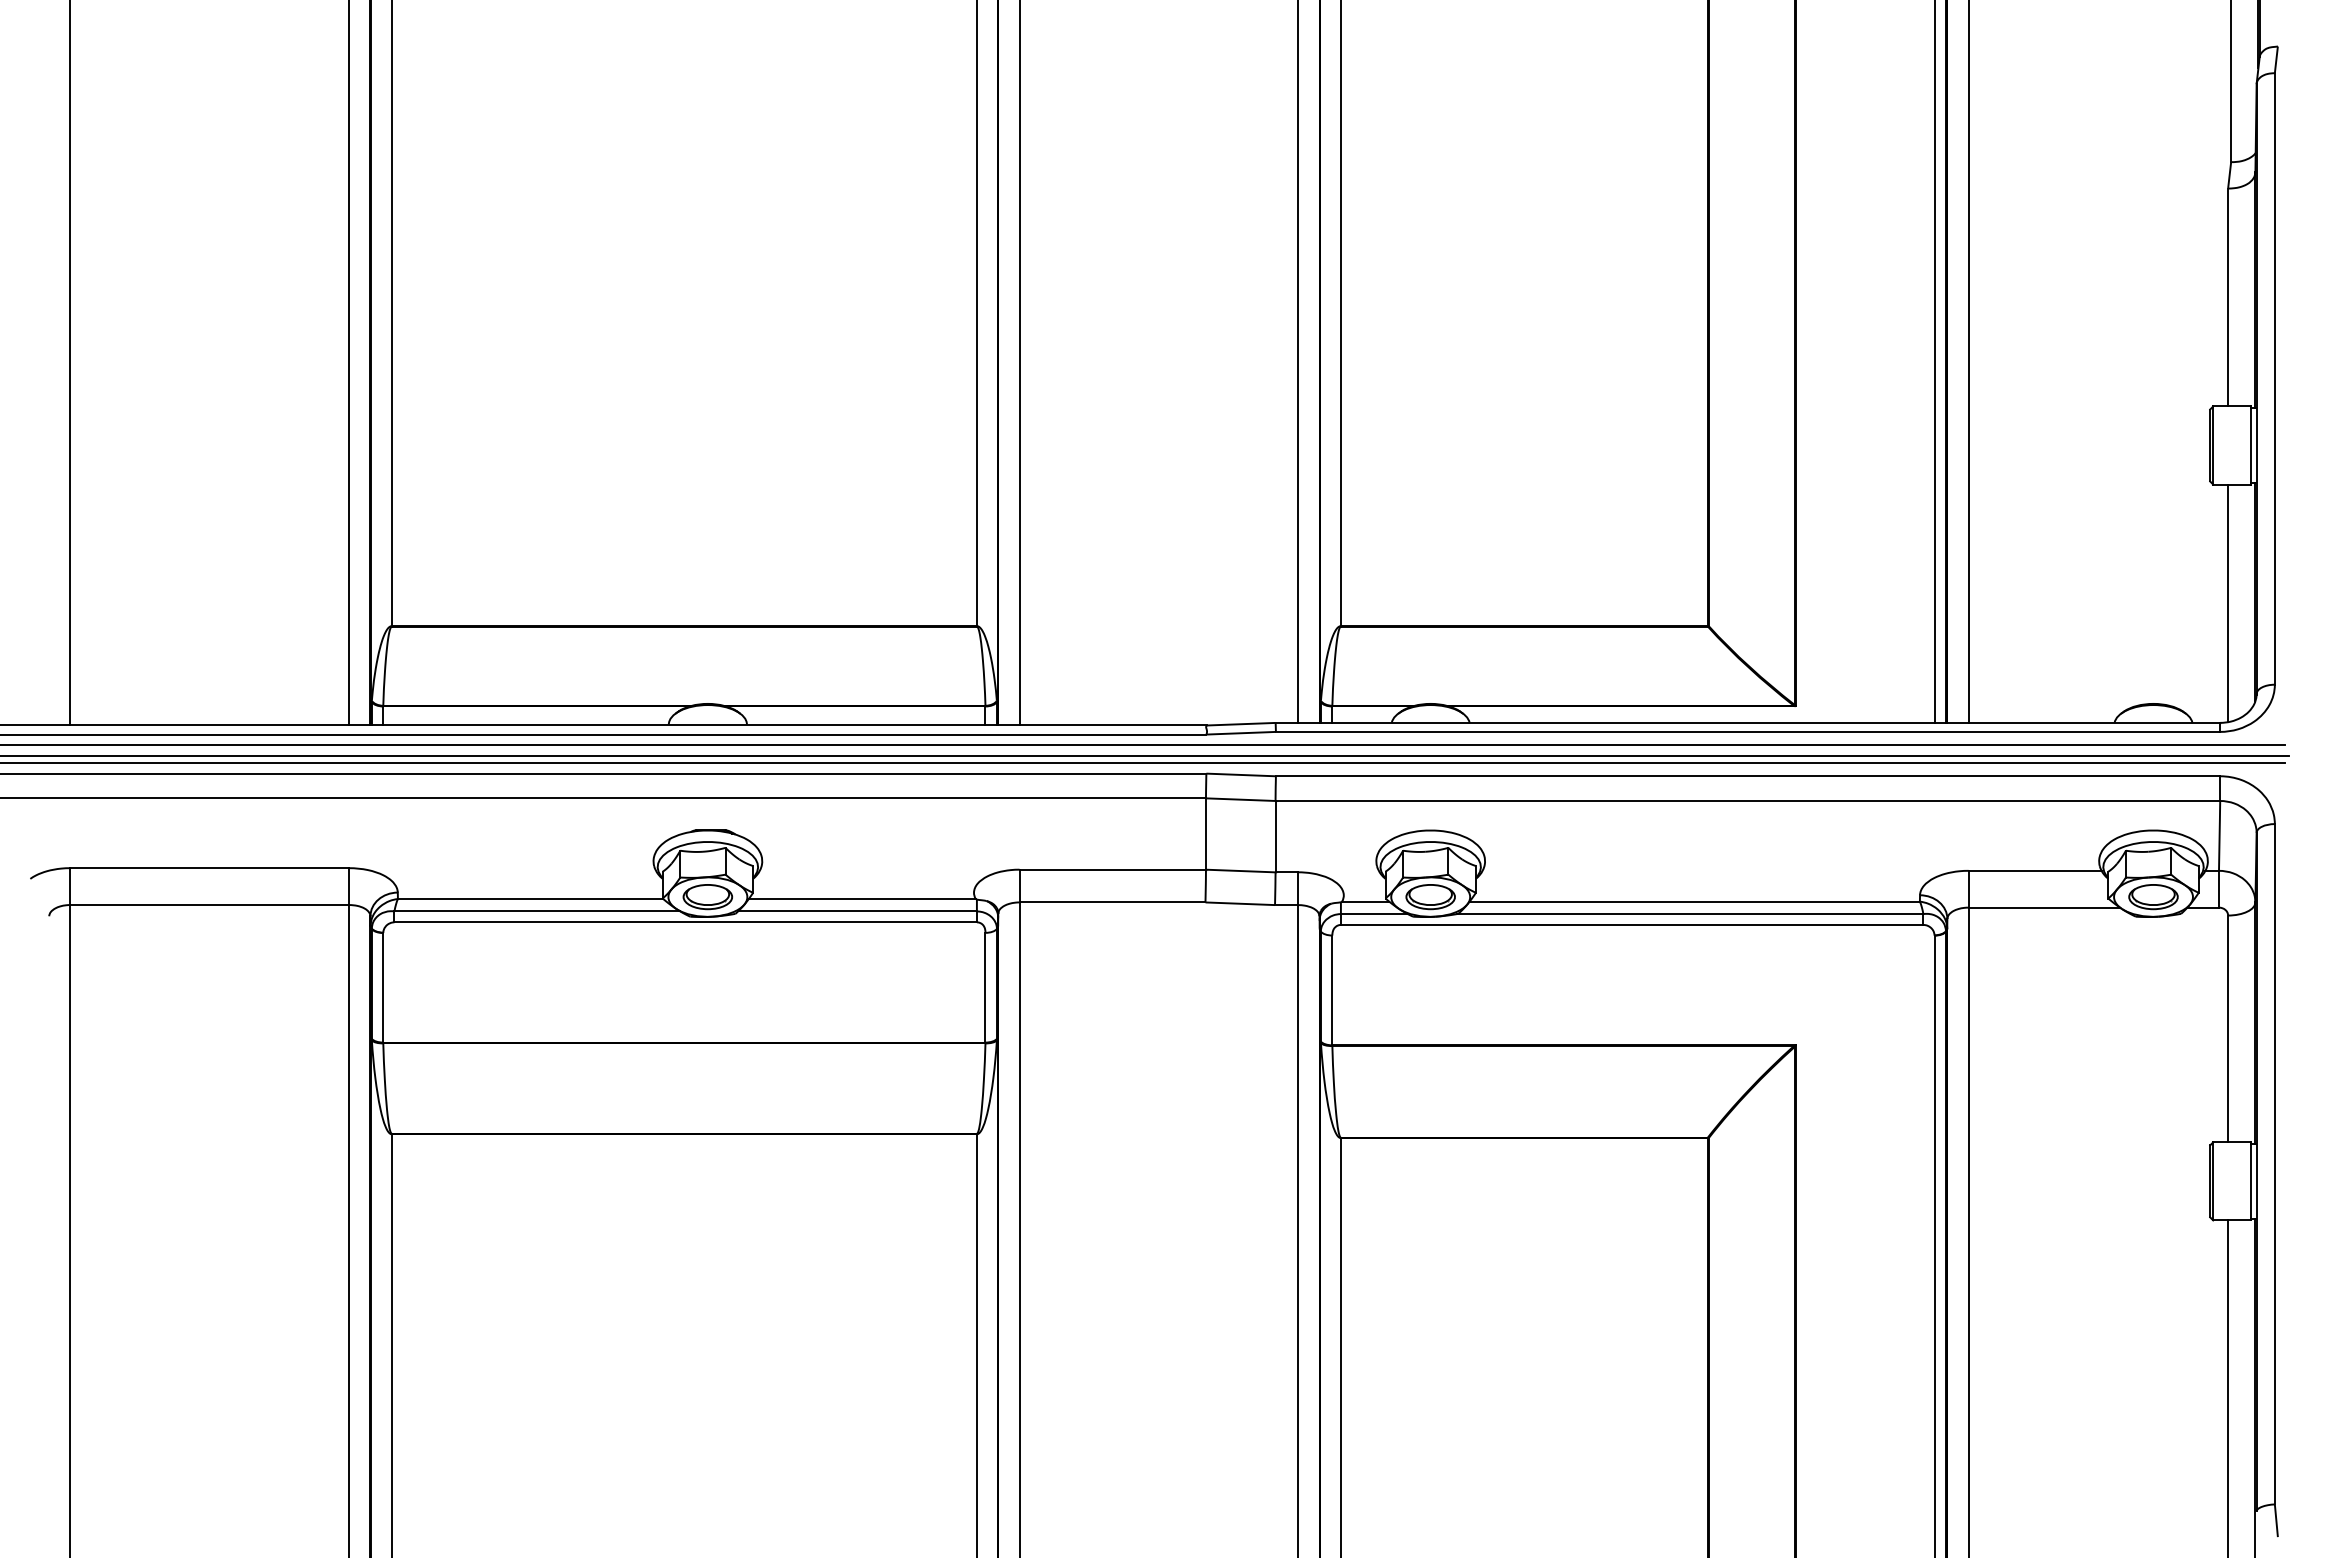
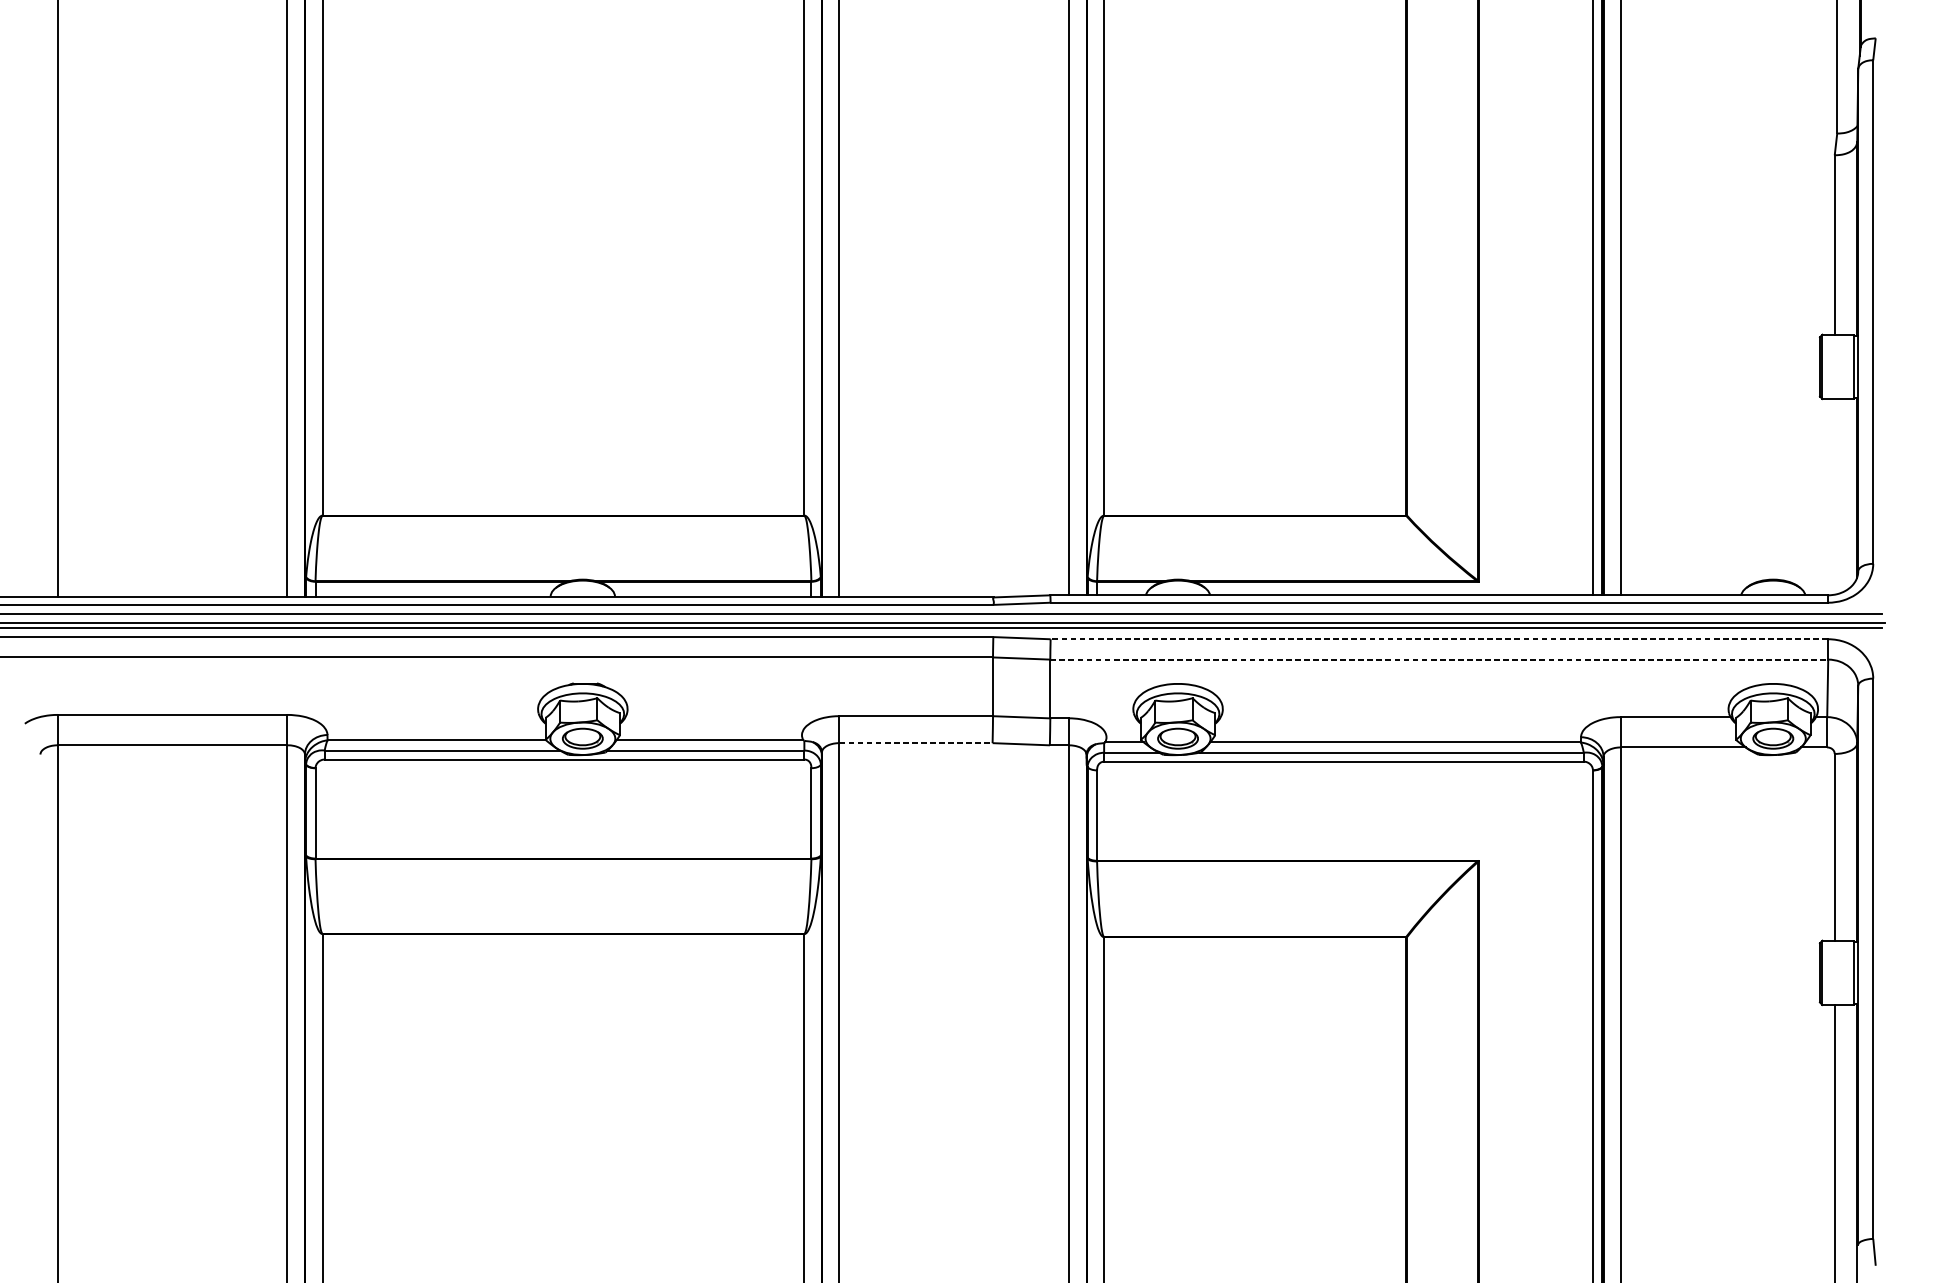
line: (2228, 603) -> (1835, 496), removed
line: (1747, 776) -> (1438, 639), solid -> dashed
line: (1748, 800) -> (1439, 659), solid -> dashed
line: (1112, 902) -> (916, 743), solid -> dashed

